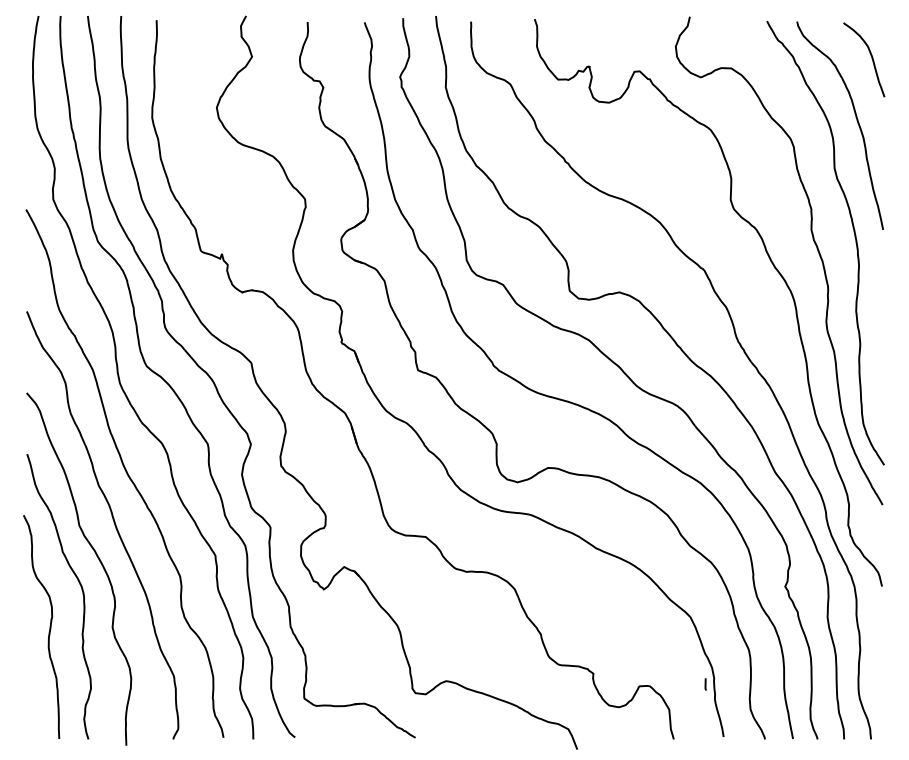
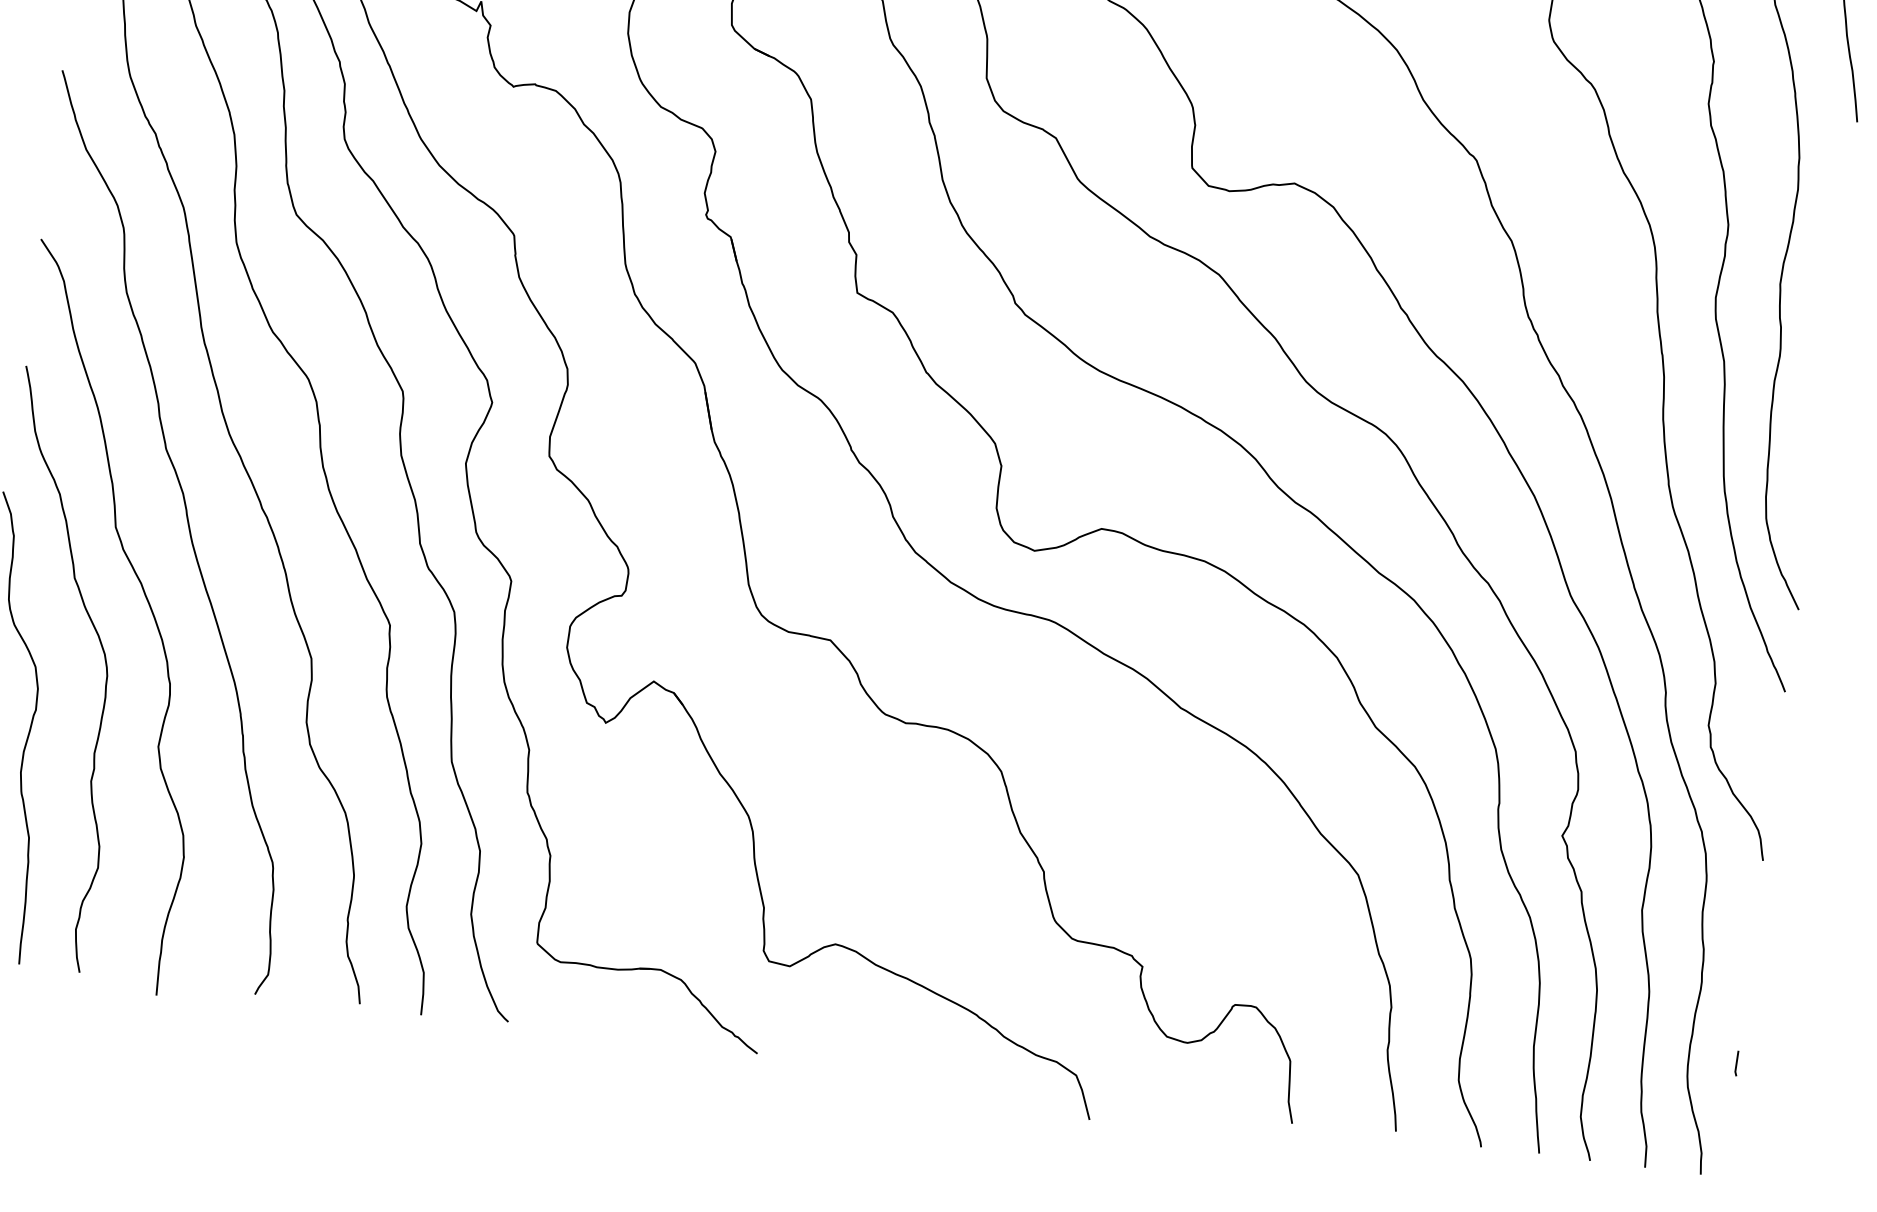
line: (705, 684) -> (1736, 1063), moved

